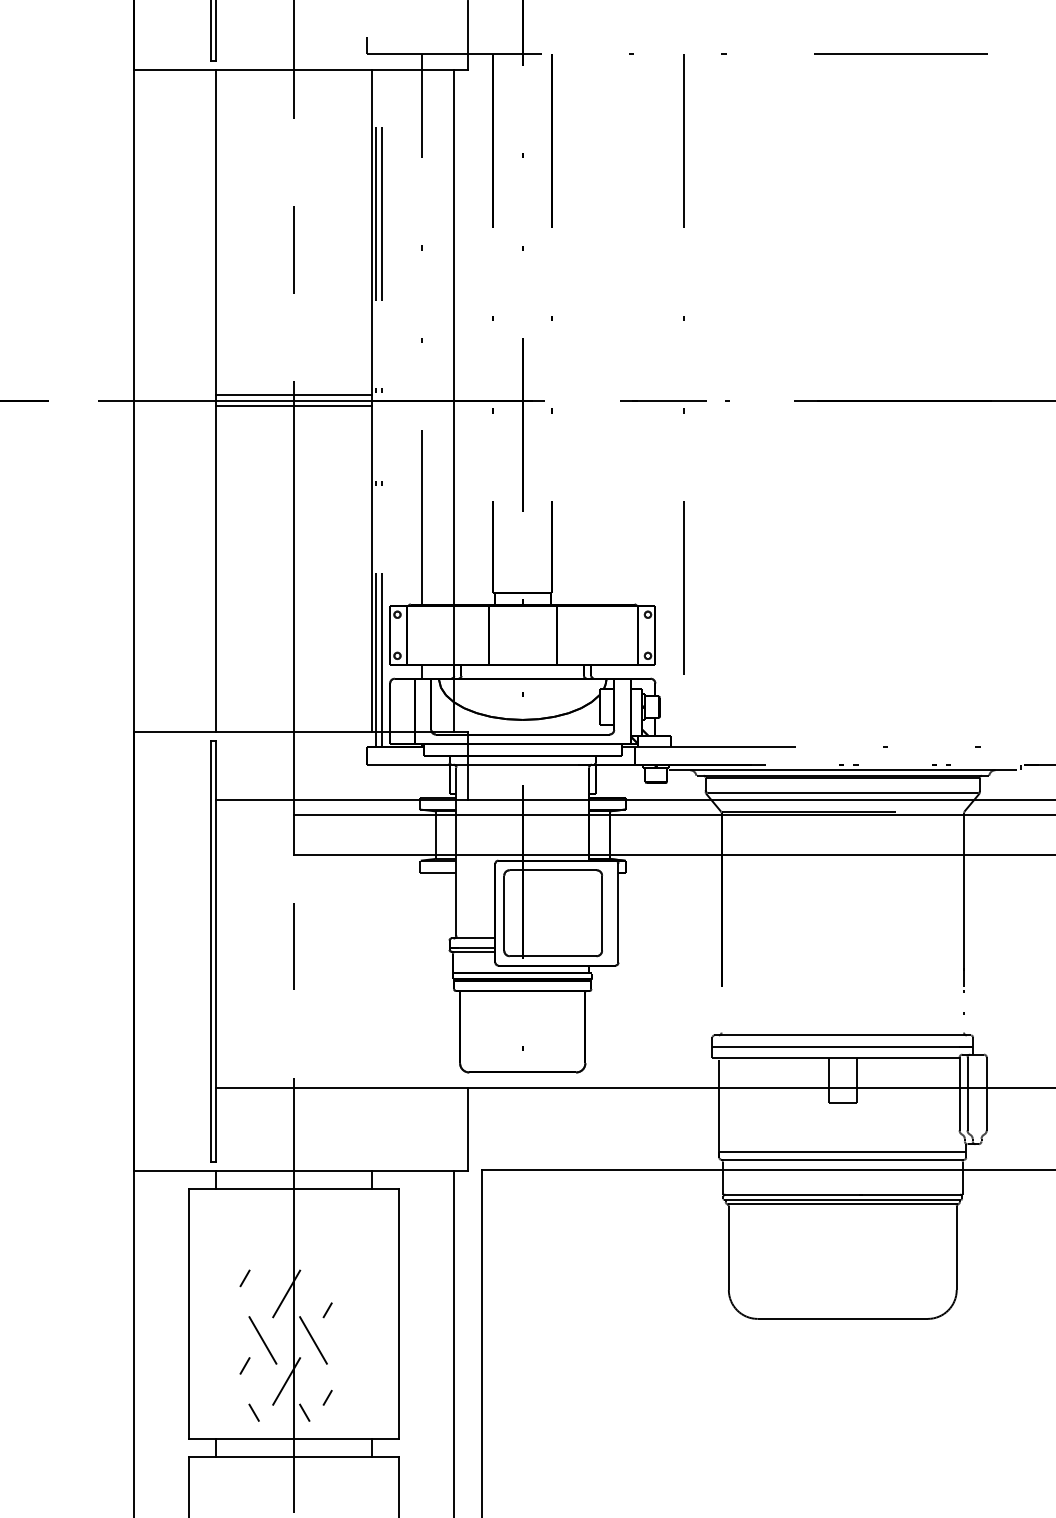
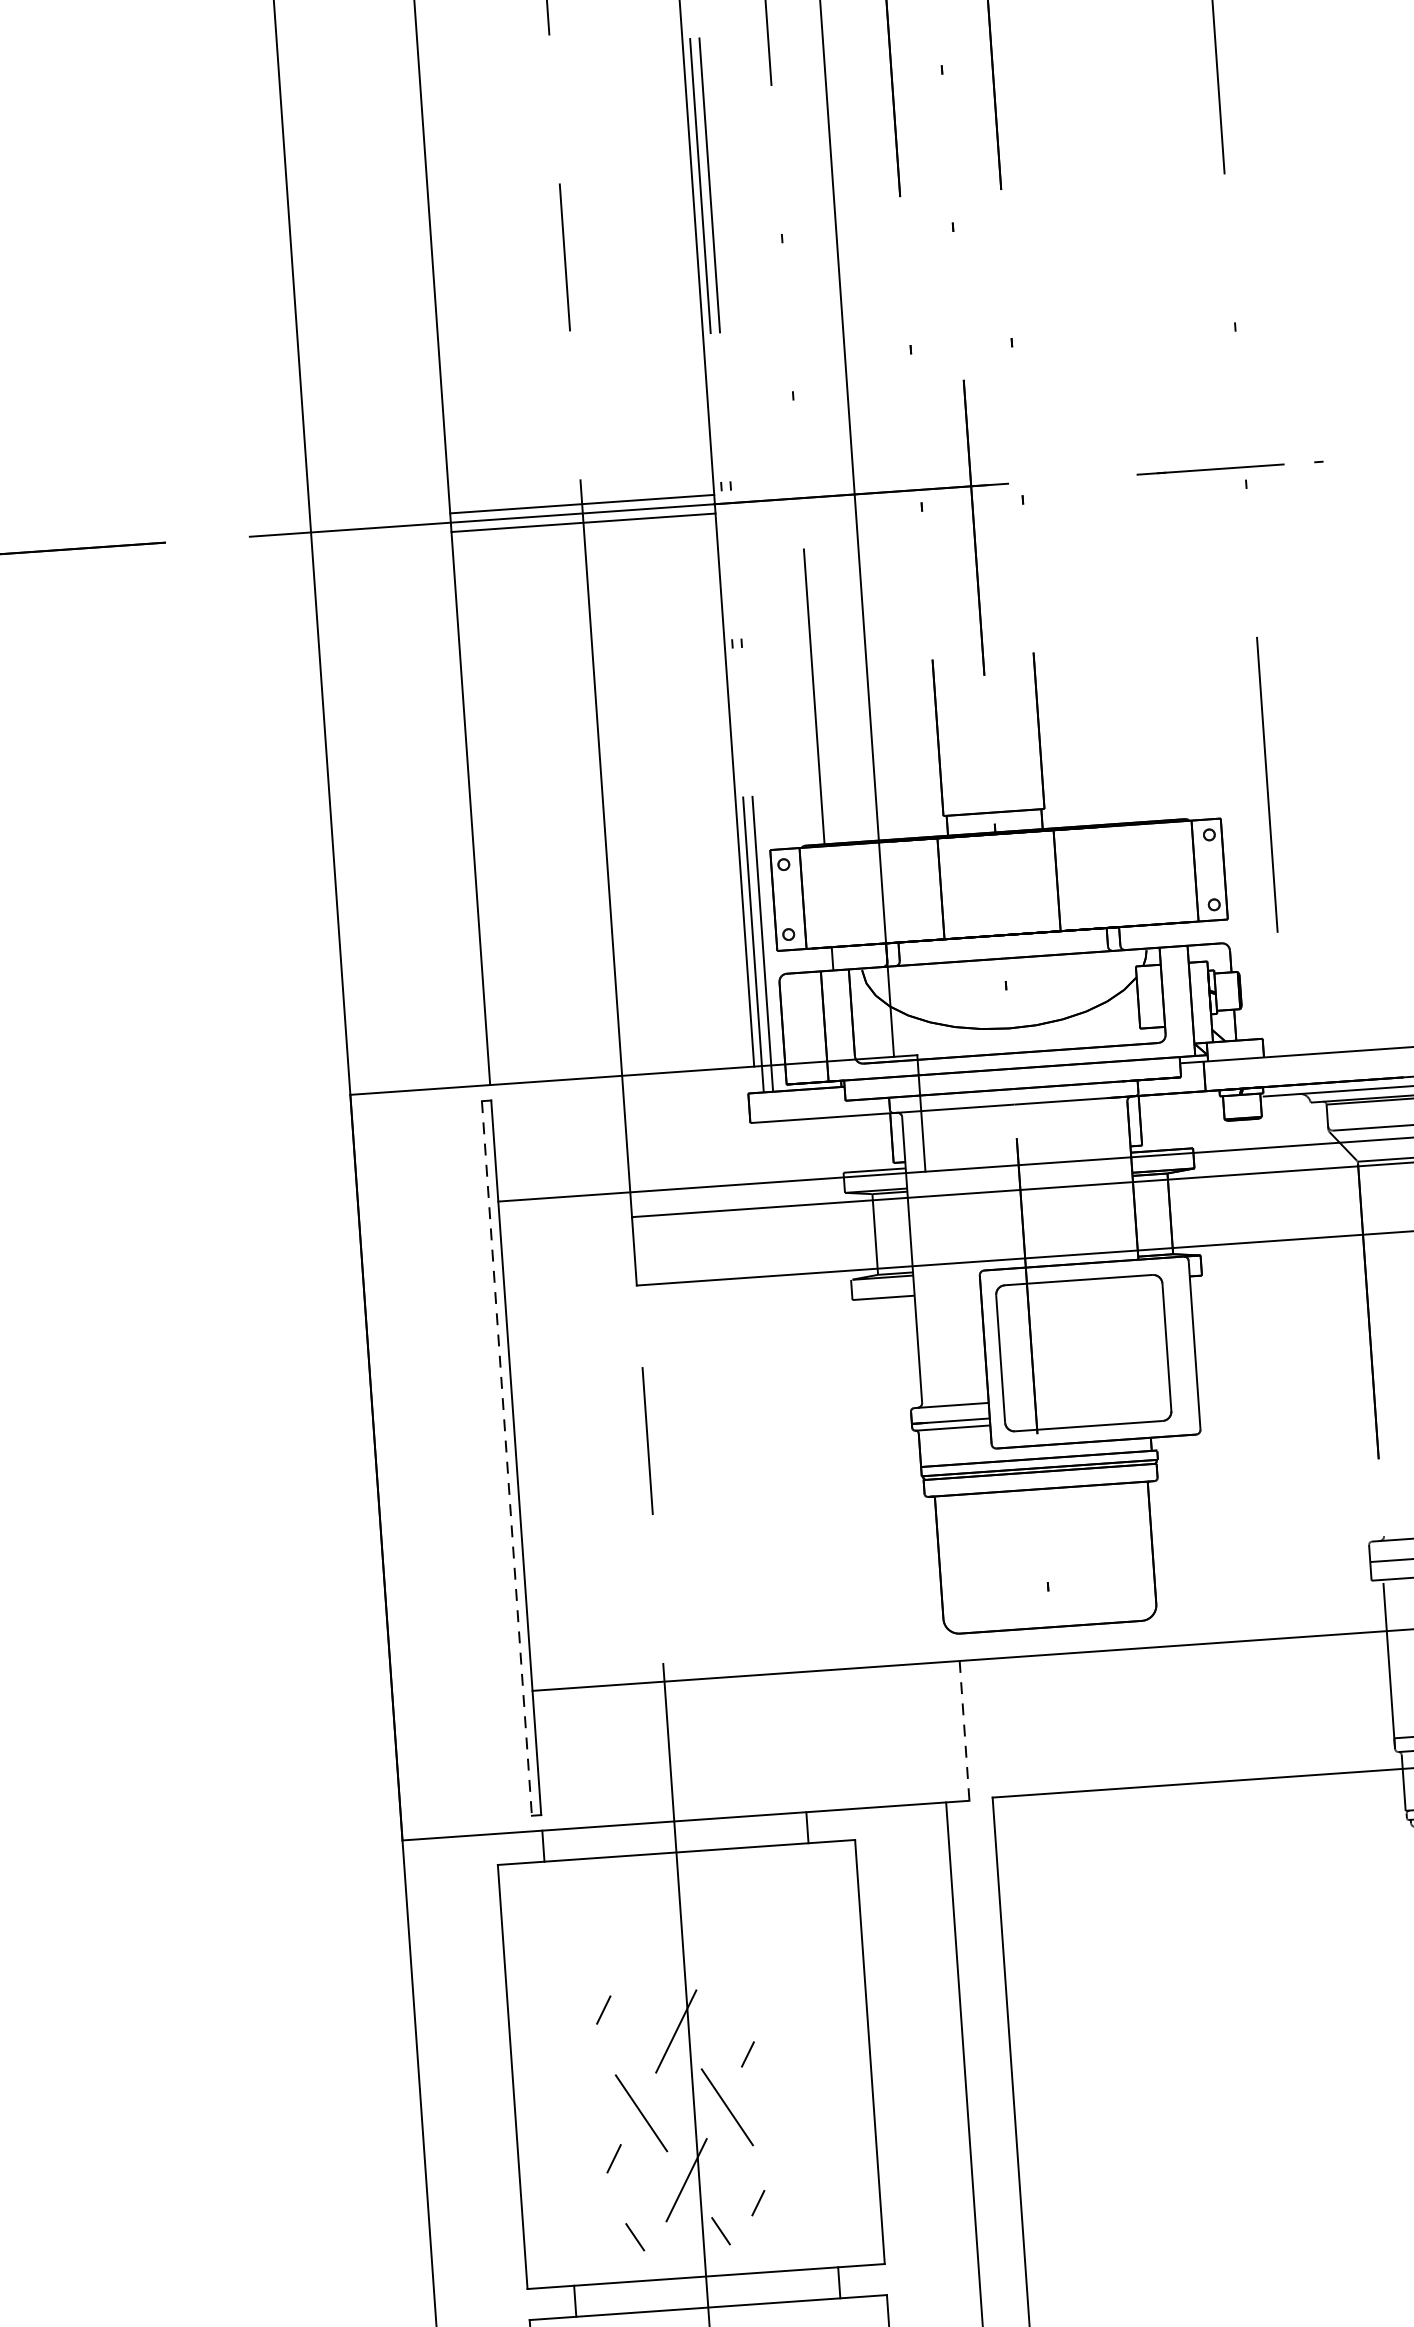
line: (210, 951) -> (506, 1458), solid -> dashed
line: (467, 1130) -> (964, 1732), solid -> dashed

